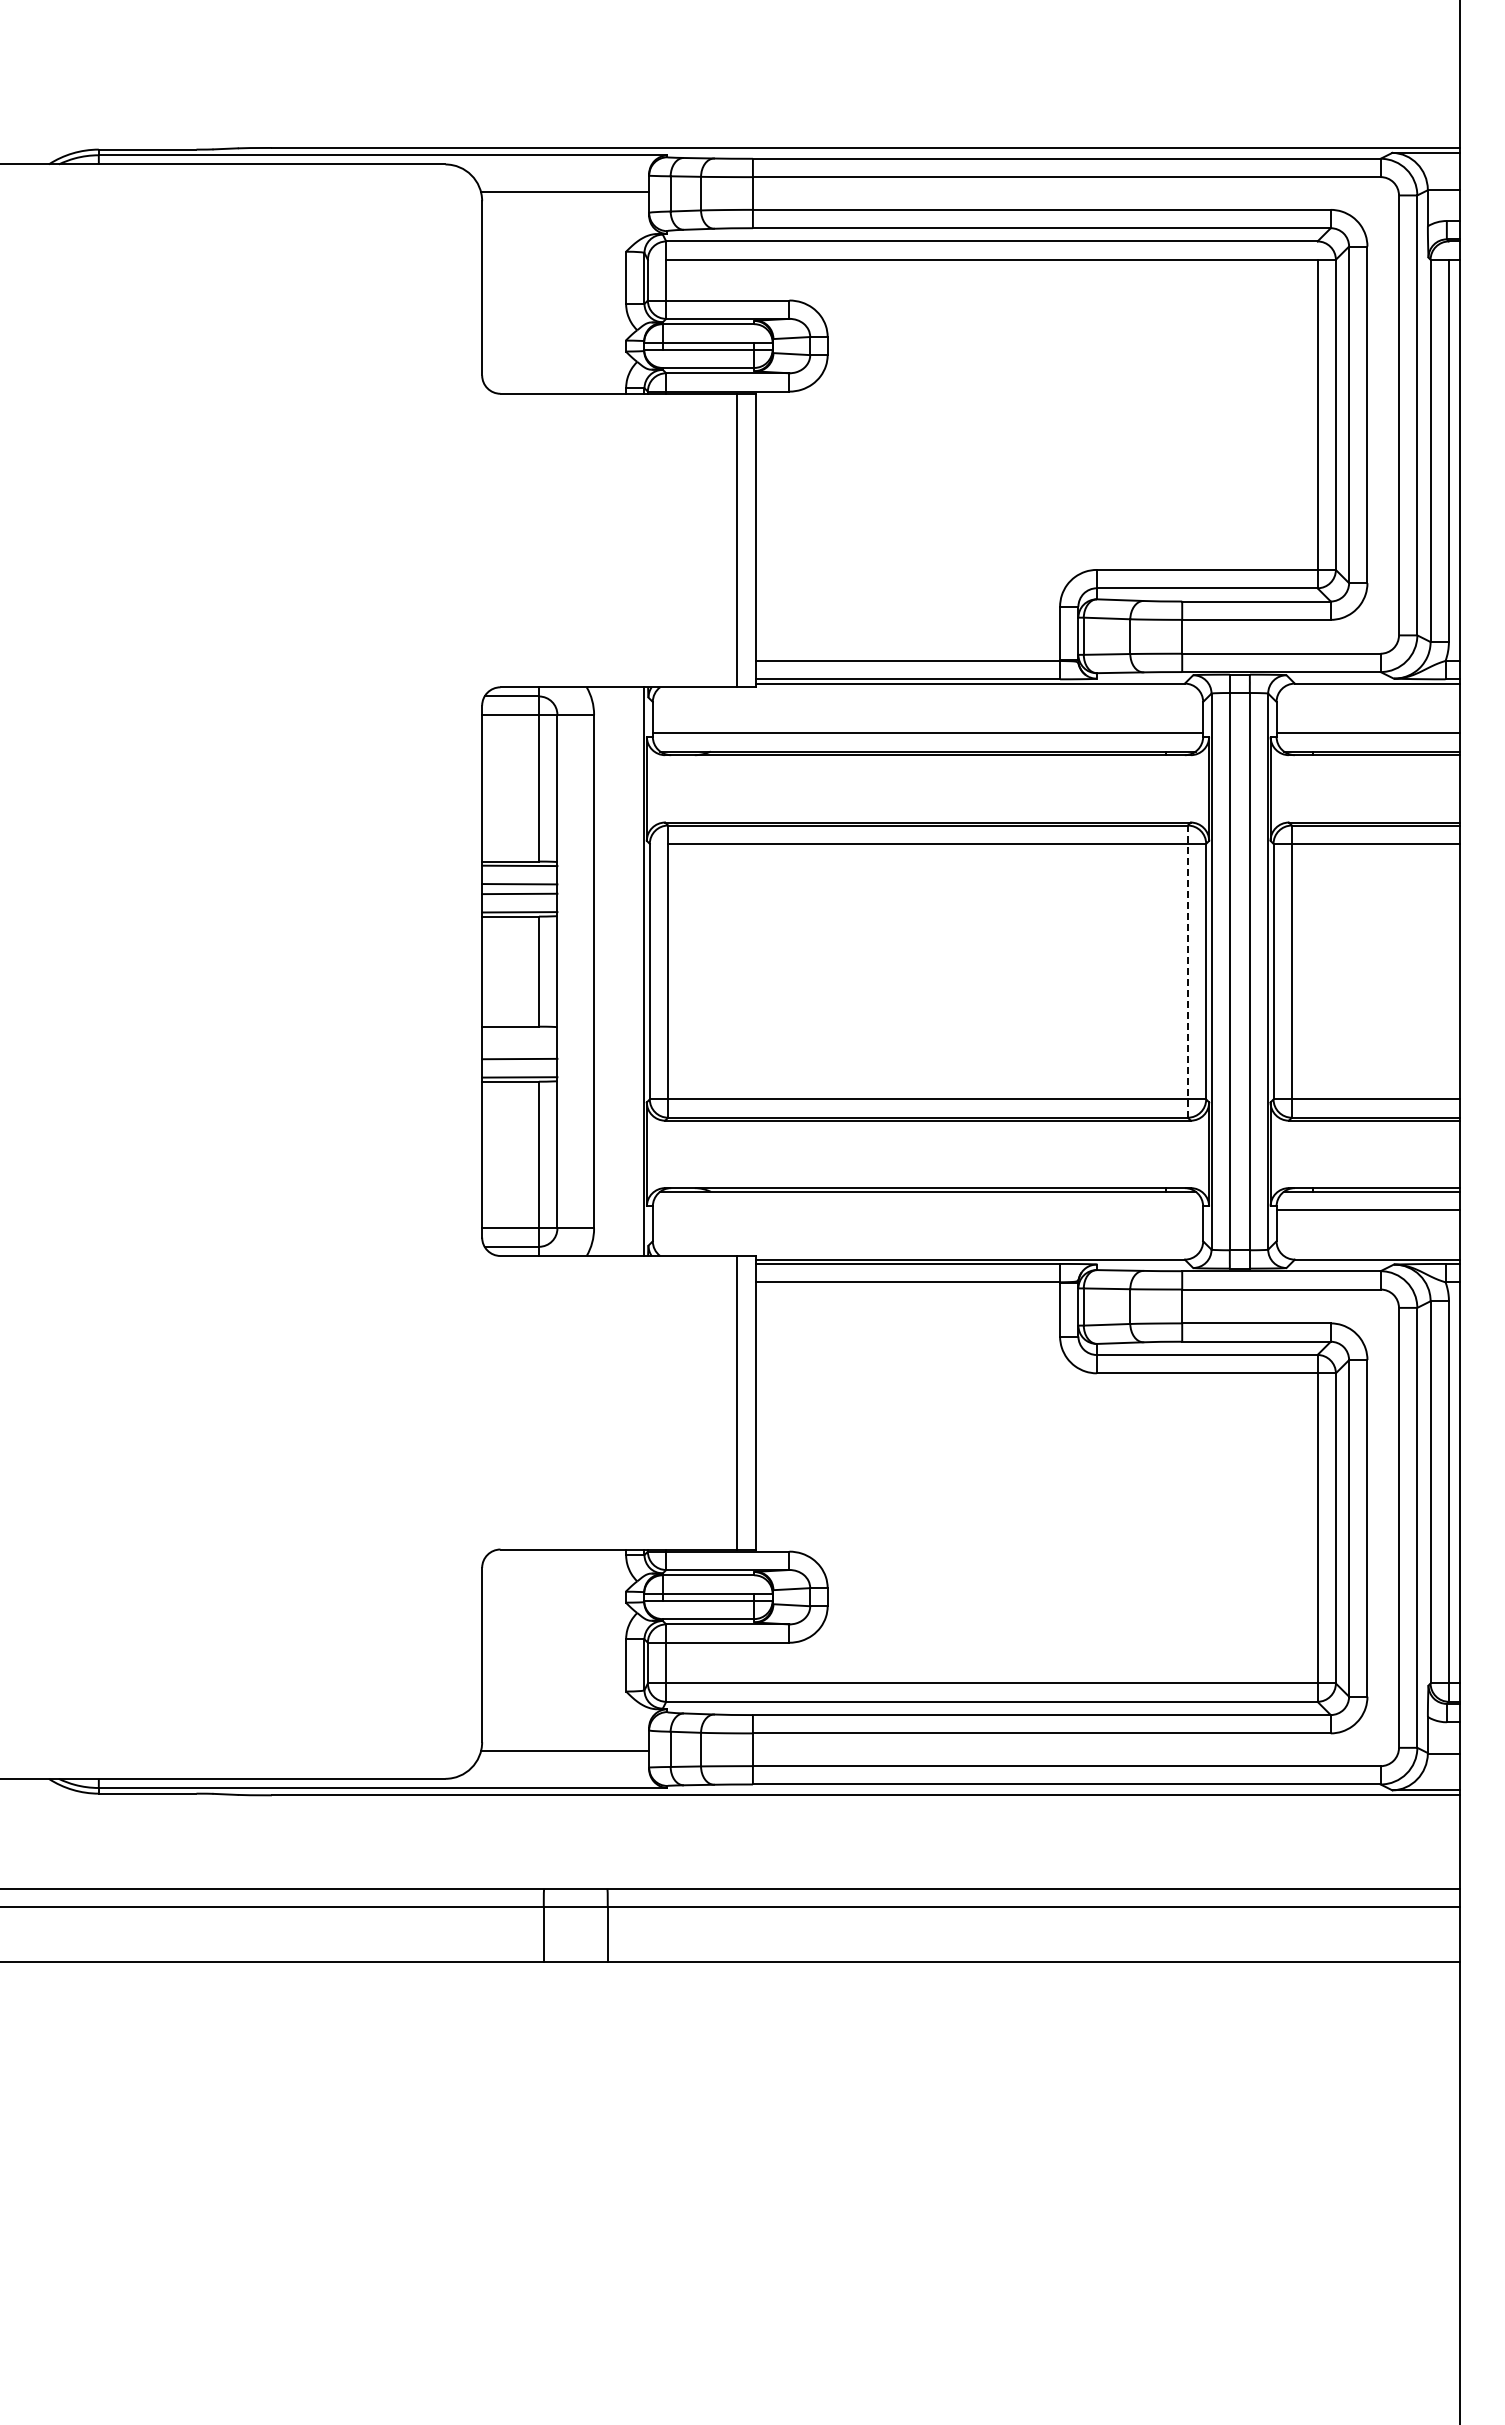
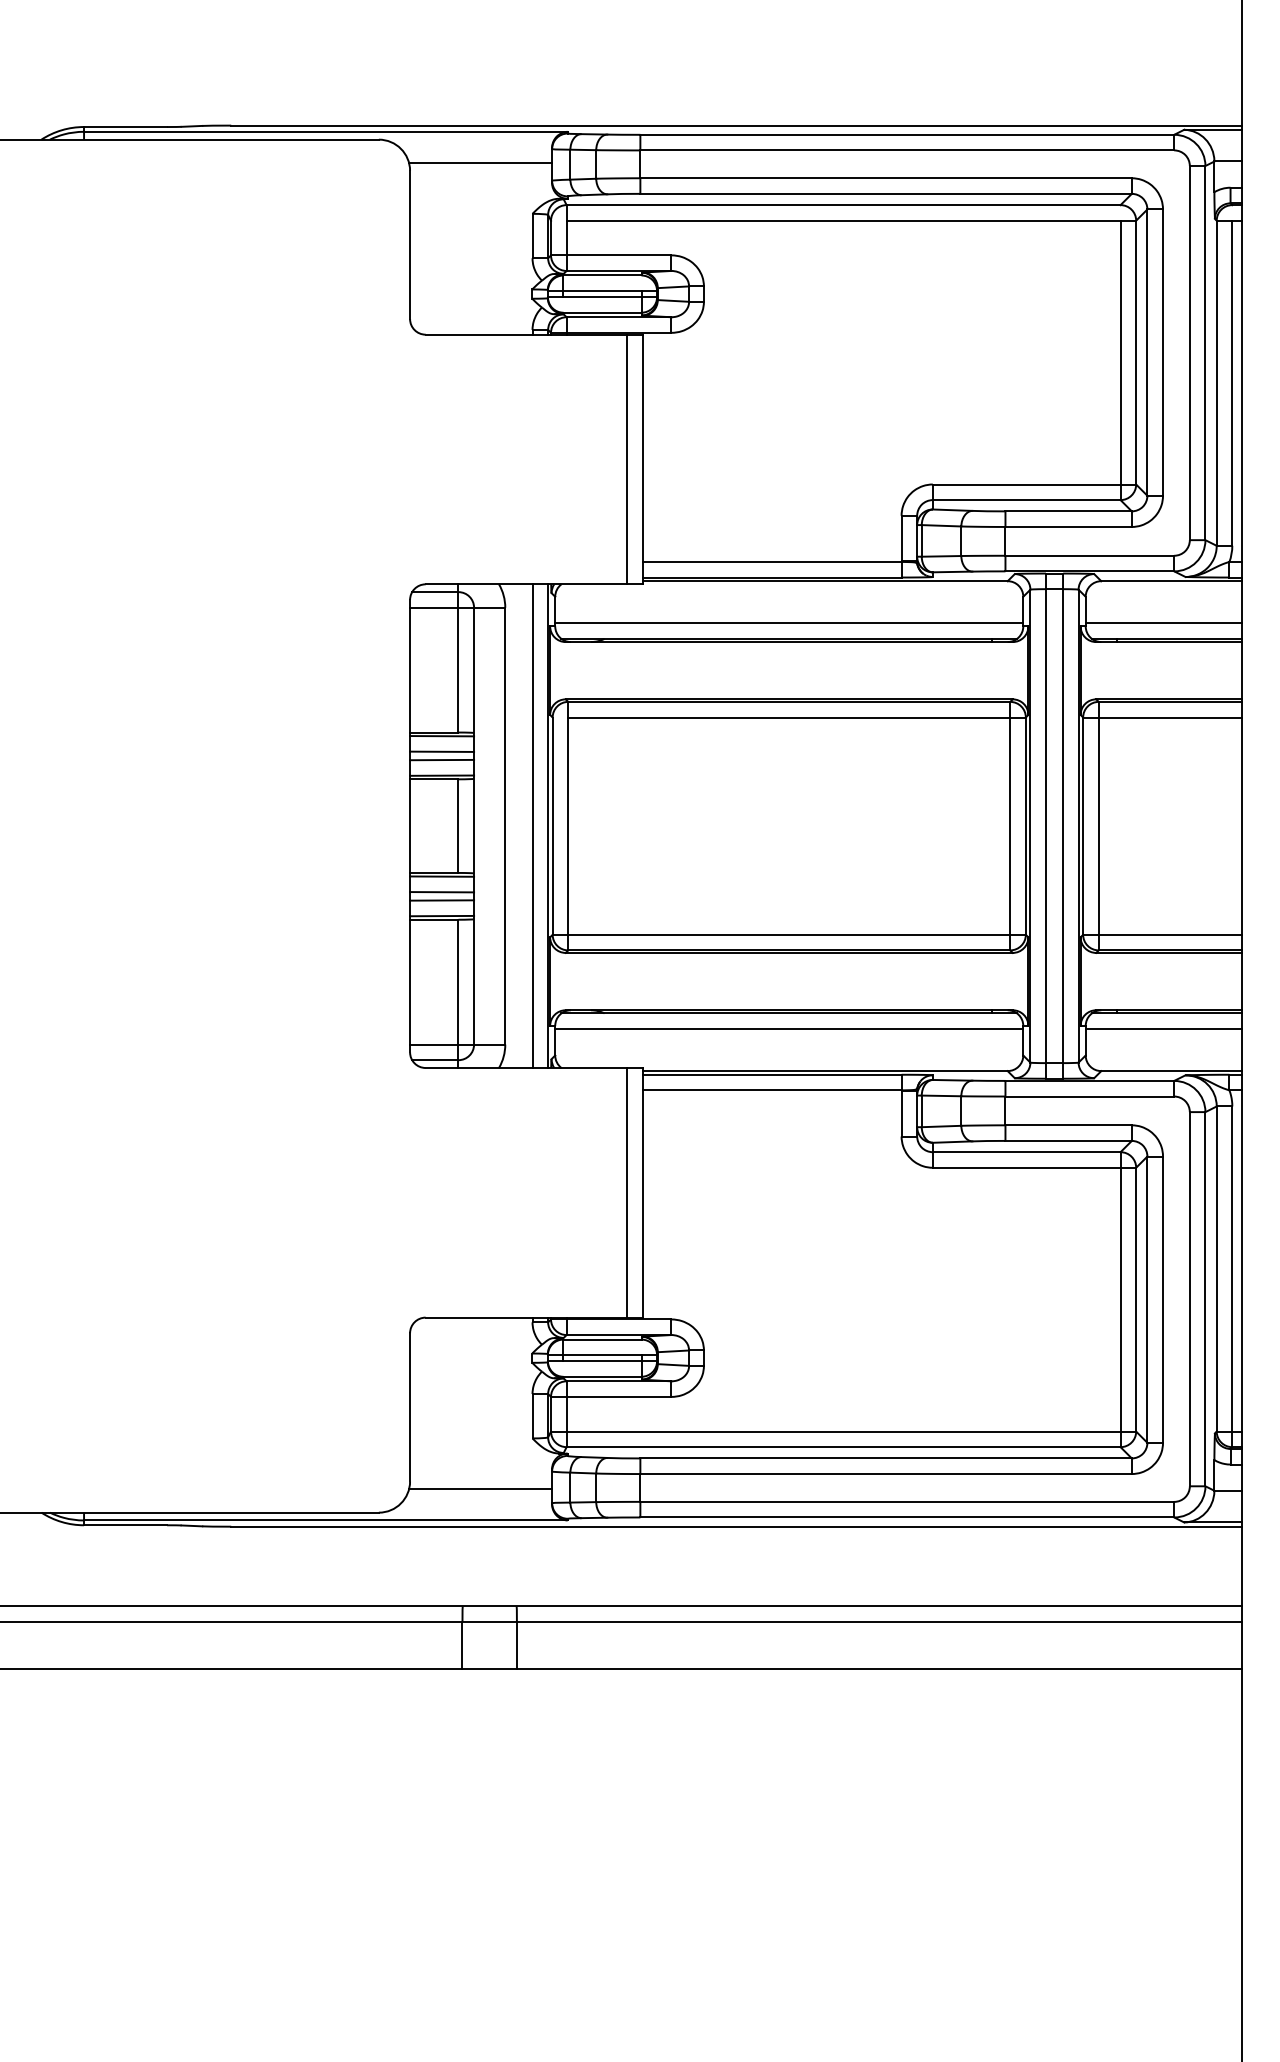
line: (626, 971) -> (532, 826), added
line: (1187, 971) -> (1009, 826), dashed -> solid
line: (519, 1030) -> (441, 876), added
line: (519, 1049) -> (441, 892), added
line: (927, 1210) -> (788, 1029), added

